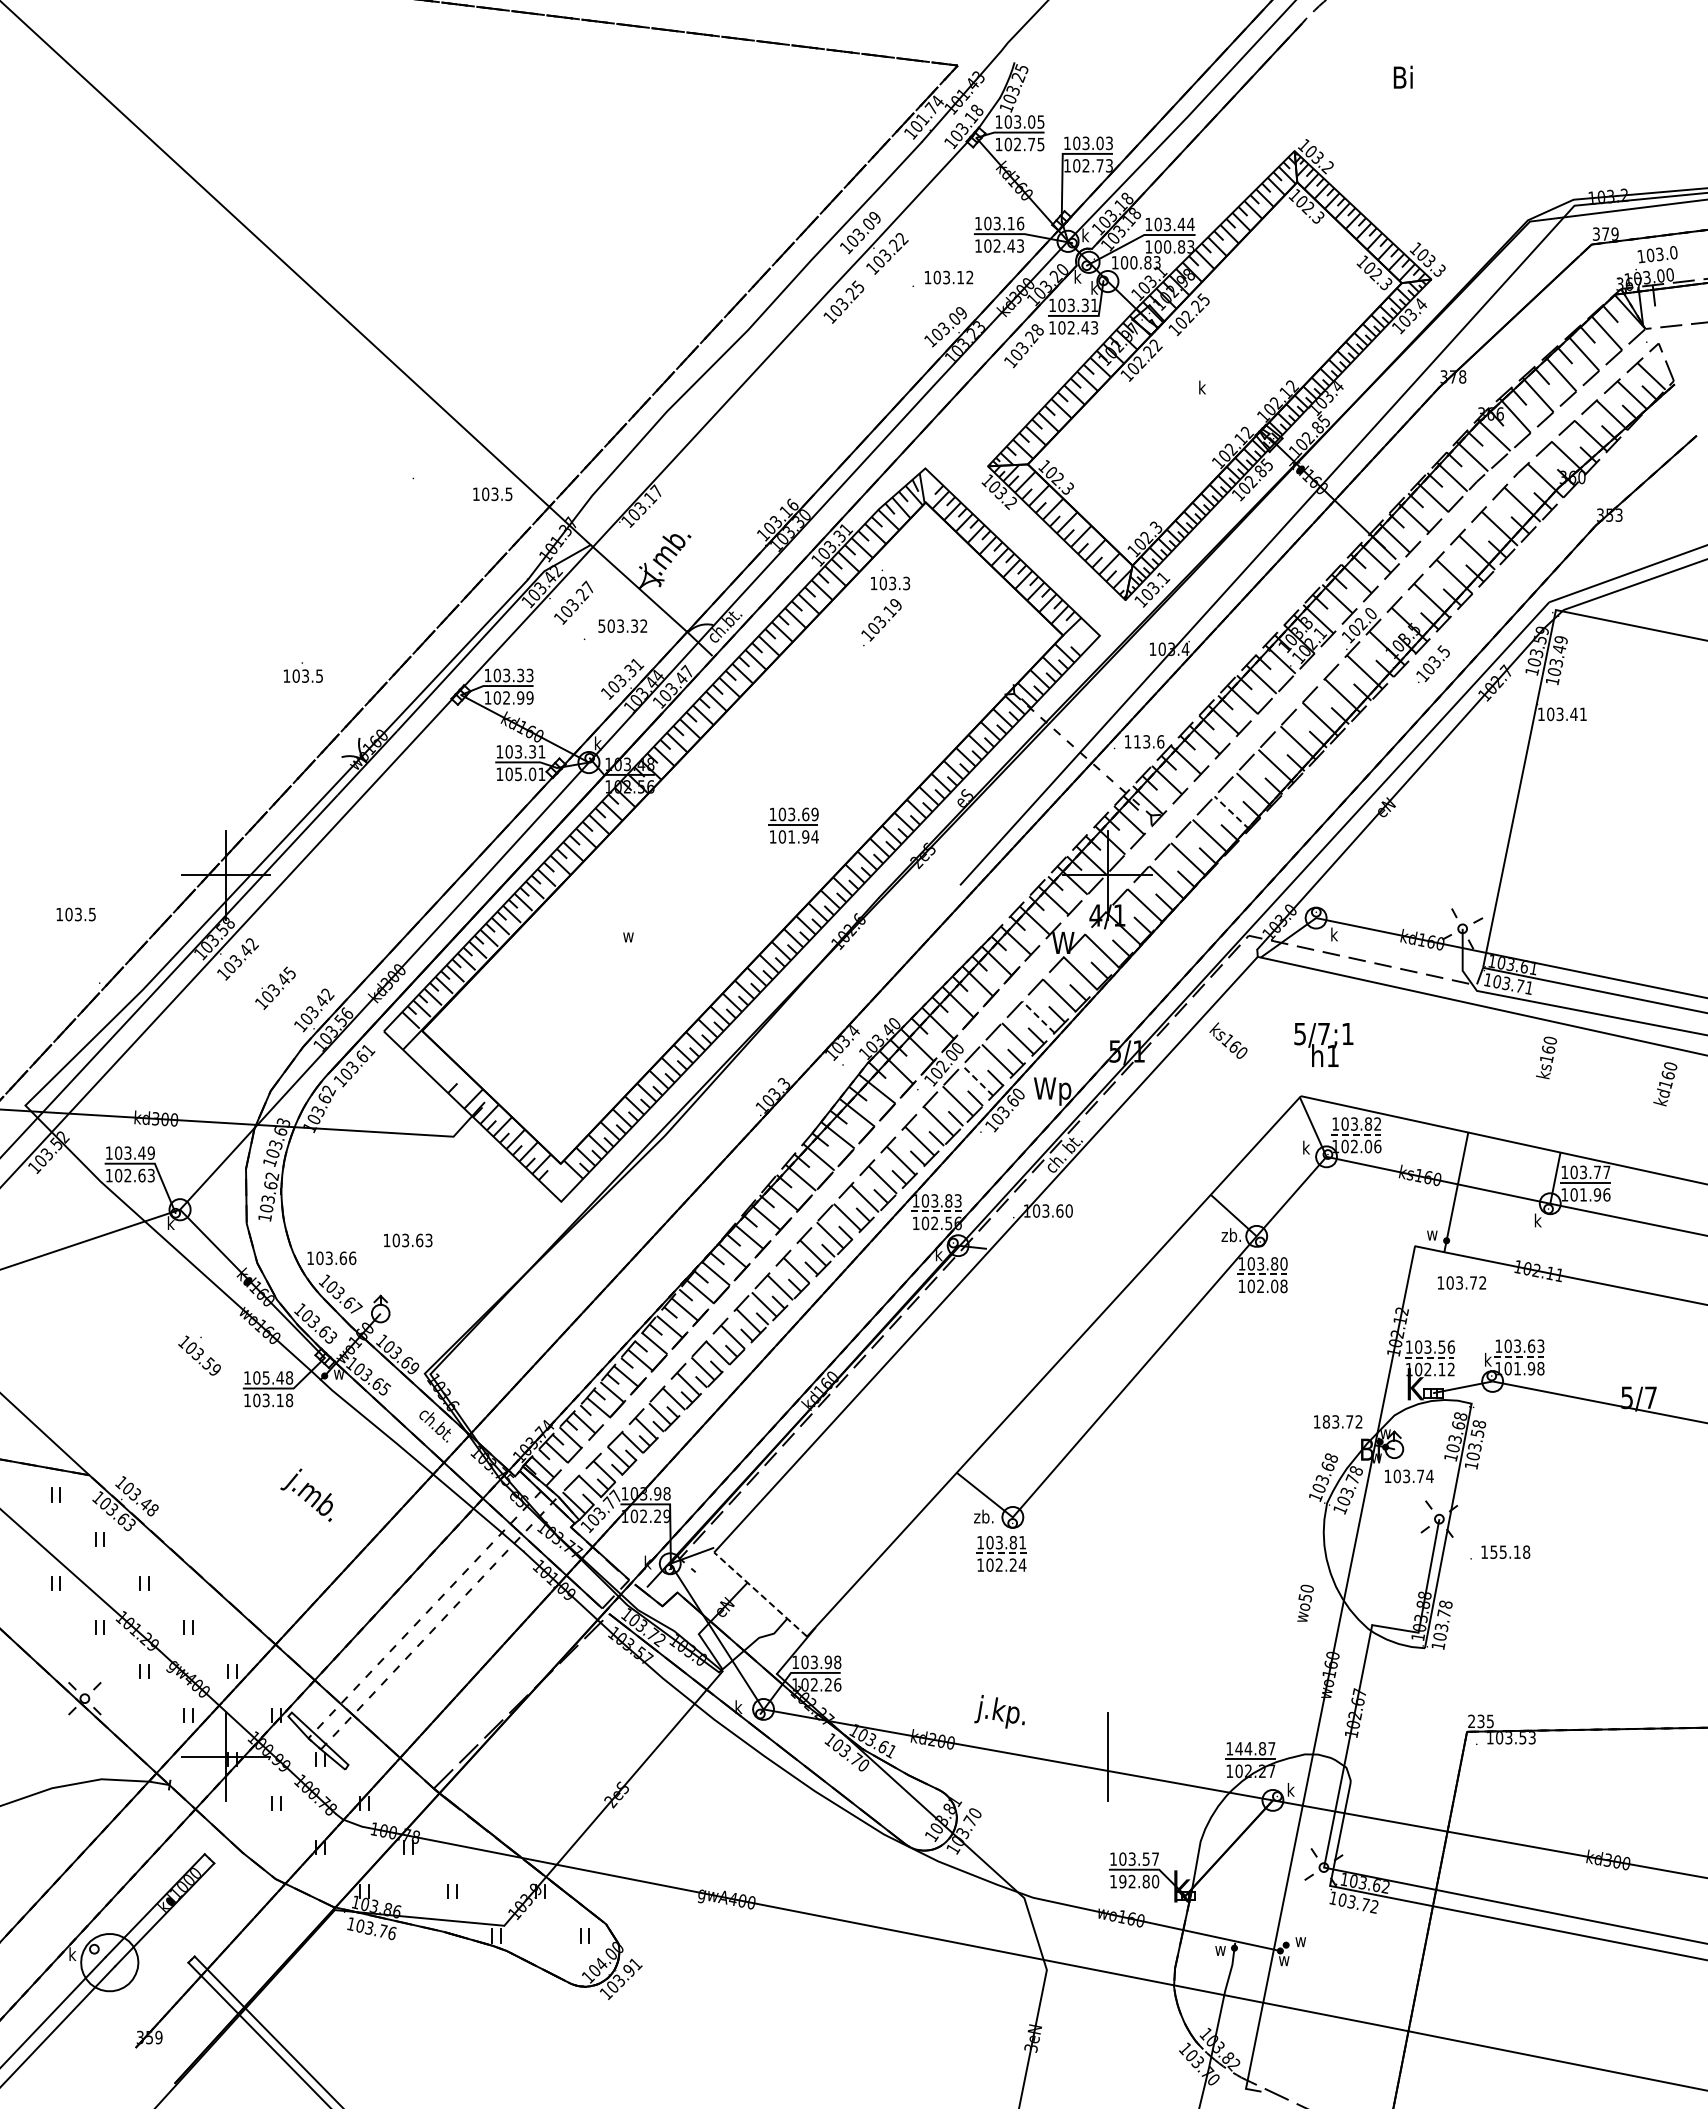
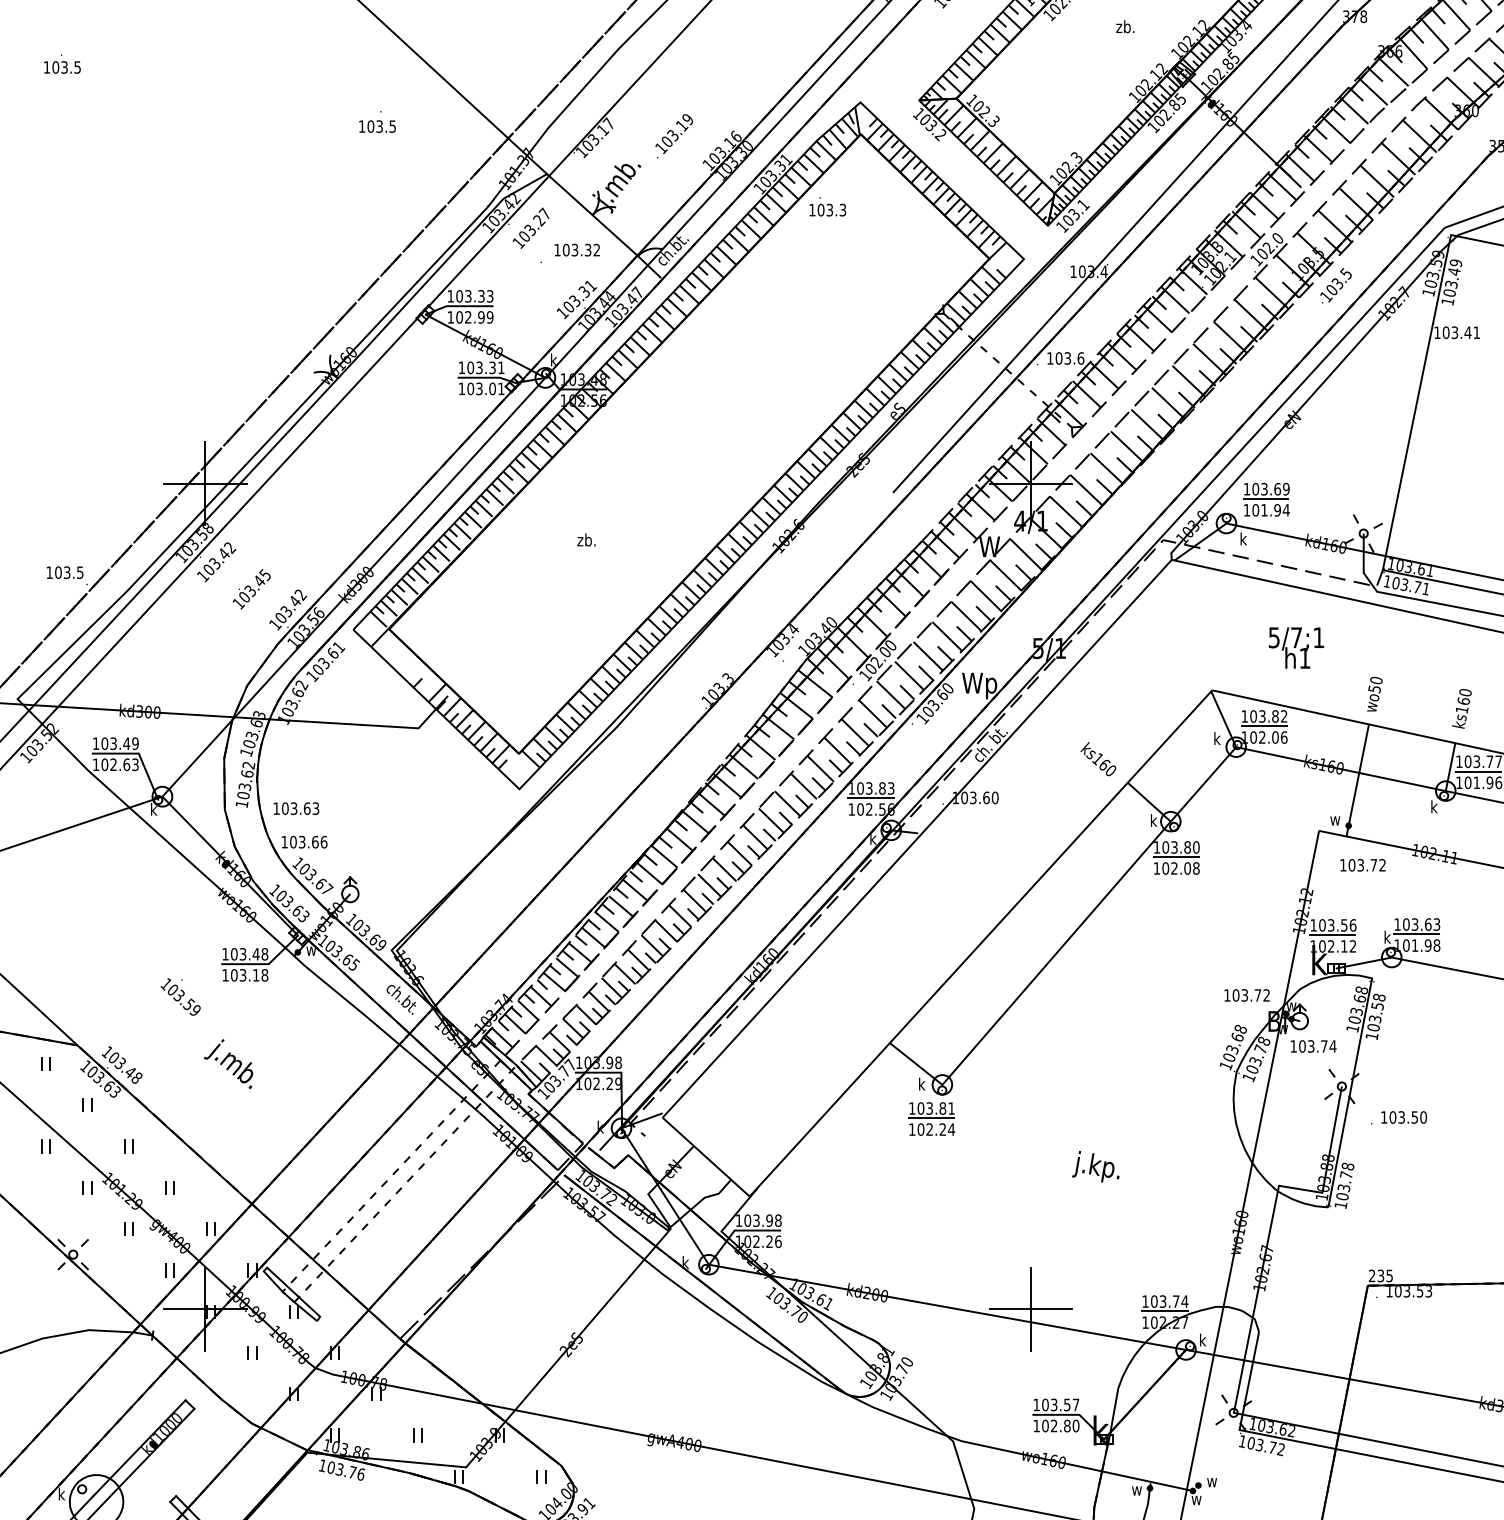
text: (1207, 387) -> (1124, 26), k -> zb.
text: (492, 494) -> (377, 126), moved
text: (881, 622) -> (674, 136), moved
text: (601, 625) -> (557, 249), 503.32 -> 103.32
text: (303, 672) -> (62, 64), moved
text: (1137, 741) -> (1059, 358), 113.6 -> 103.6
text: (518, 773) -> (479, 388), 105.01 -> 103.01
line: (1231, 812) -> (1147, 424), dashed -> solid
part: (793, 825) -> (1266, 499), moved
text: (75, 914) -> (64, 572), moved
text: (632, 935) -> (586, 539), w -> zb.
line: (1038, 1017) -> (966, 616), dashed -> solid
text: (1228, 1040) -> (1098, 759), moved
text: (1323, 1044) -> (1296, 647), moved
text: (1546, 1057) -> (1461, 708), moved
line: (977, 1080) -> (909, 675), dashed -> solid
line: (1356, 1134) -> (1264, 726), dashed -> solid
line: (937, 1211) -> (871, 798), dashed -> solid
text: (1231, 1235) -> (1147, 820), zb. -> k
text: (408, 1240) -> (296, 808), moved
line: (1262, 1274) -> (1176, 857), dashed -> solid
text: (199, 1355) -> (180, 996), moved
line: (1519, 1356) -> (1416, 934), dashed -> solid
line: (1429, 1357) -> (1332, 935), dashed -> solid
text: (266, 1377) -> (243, 953), 105.48 -> 103.48
text: (1326, 1421) -> (1236, 995), 183.72 -> 103.72
text: (306, 1494) -> (228, 1063), moved
text: (984, 1516) -> (915, 1084), zb. -> k
text: (1510, 1551) -> (1408, 1116), 155.18 -> 103.50
line: (1001, 1553) -> (931, 1118), dashed -> solid
line: (760, 1594) -> (706, 1157), dashed -> solid
text: (1305, 1602) -> (1374, 693), moved
text: (999, 1711) -> (1095, 1166), moved
text: (1255, 1748) -> (1169, 1301), 144.87 -> 103.74
line: (1107, 1757) -> (1031, 1309), added
text: (1122, 1881) -> (1045, 1425), 192.80 -> 102.80

